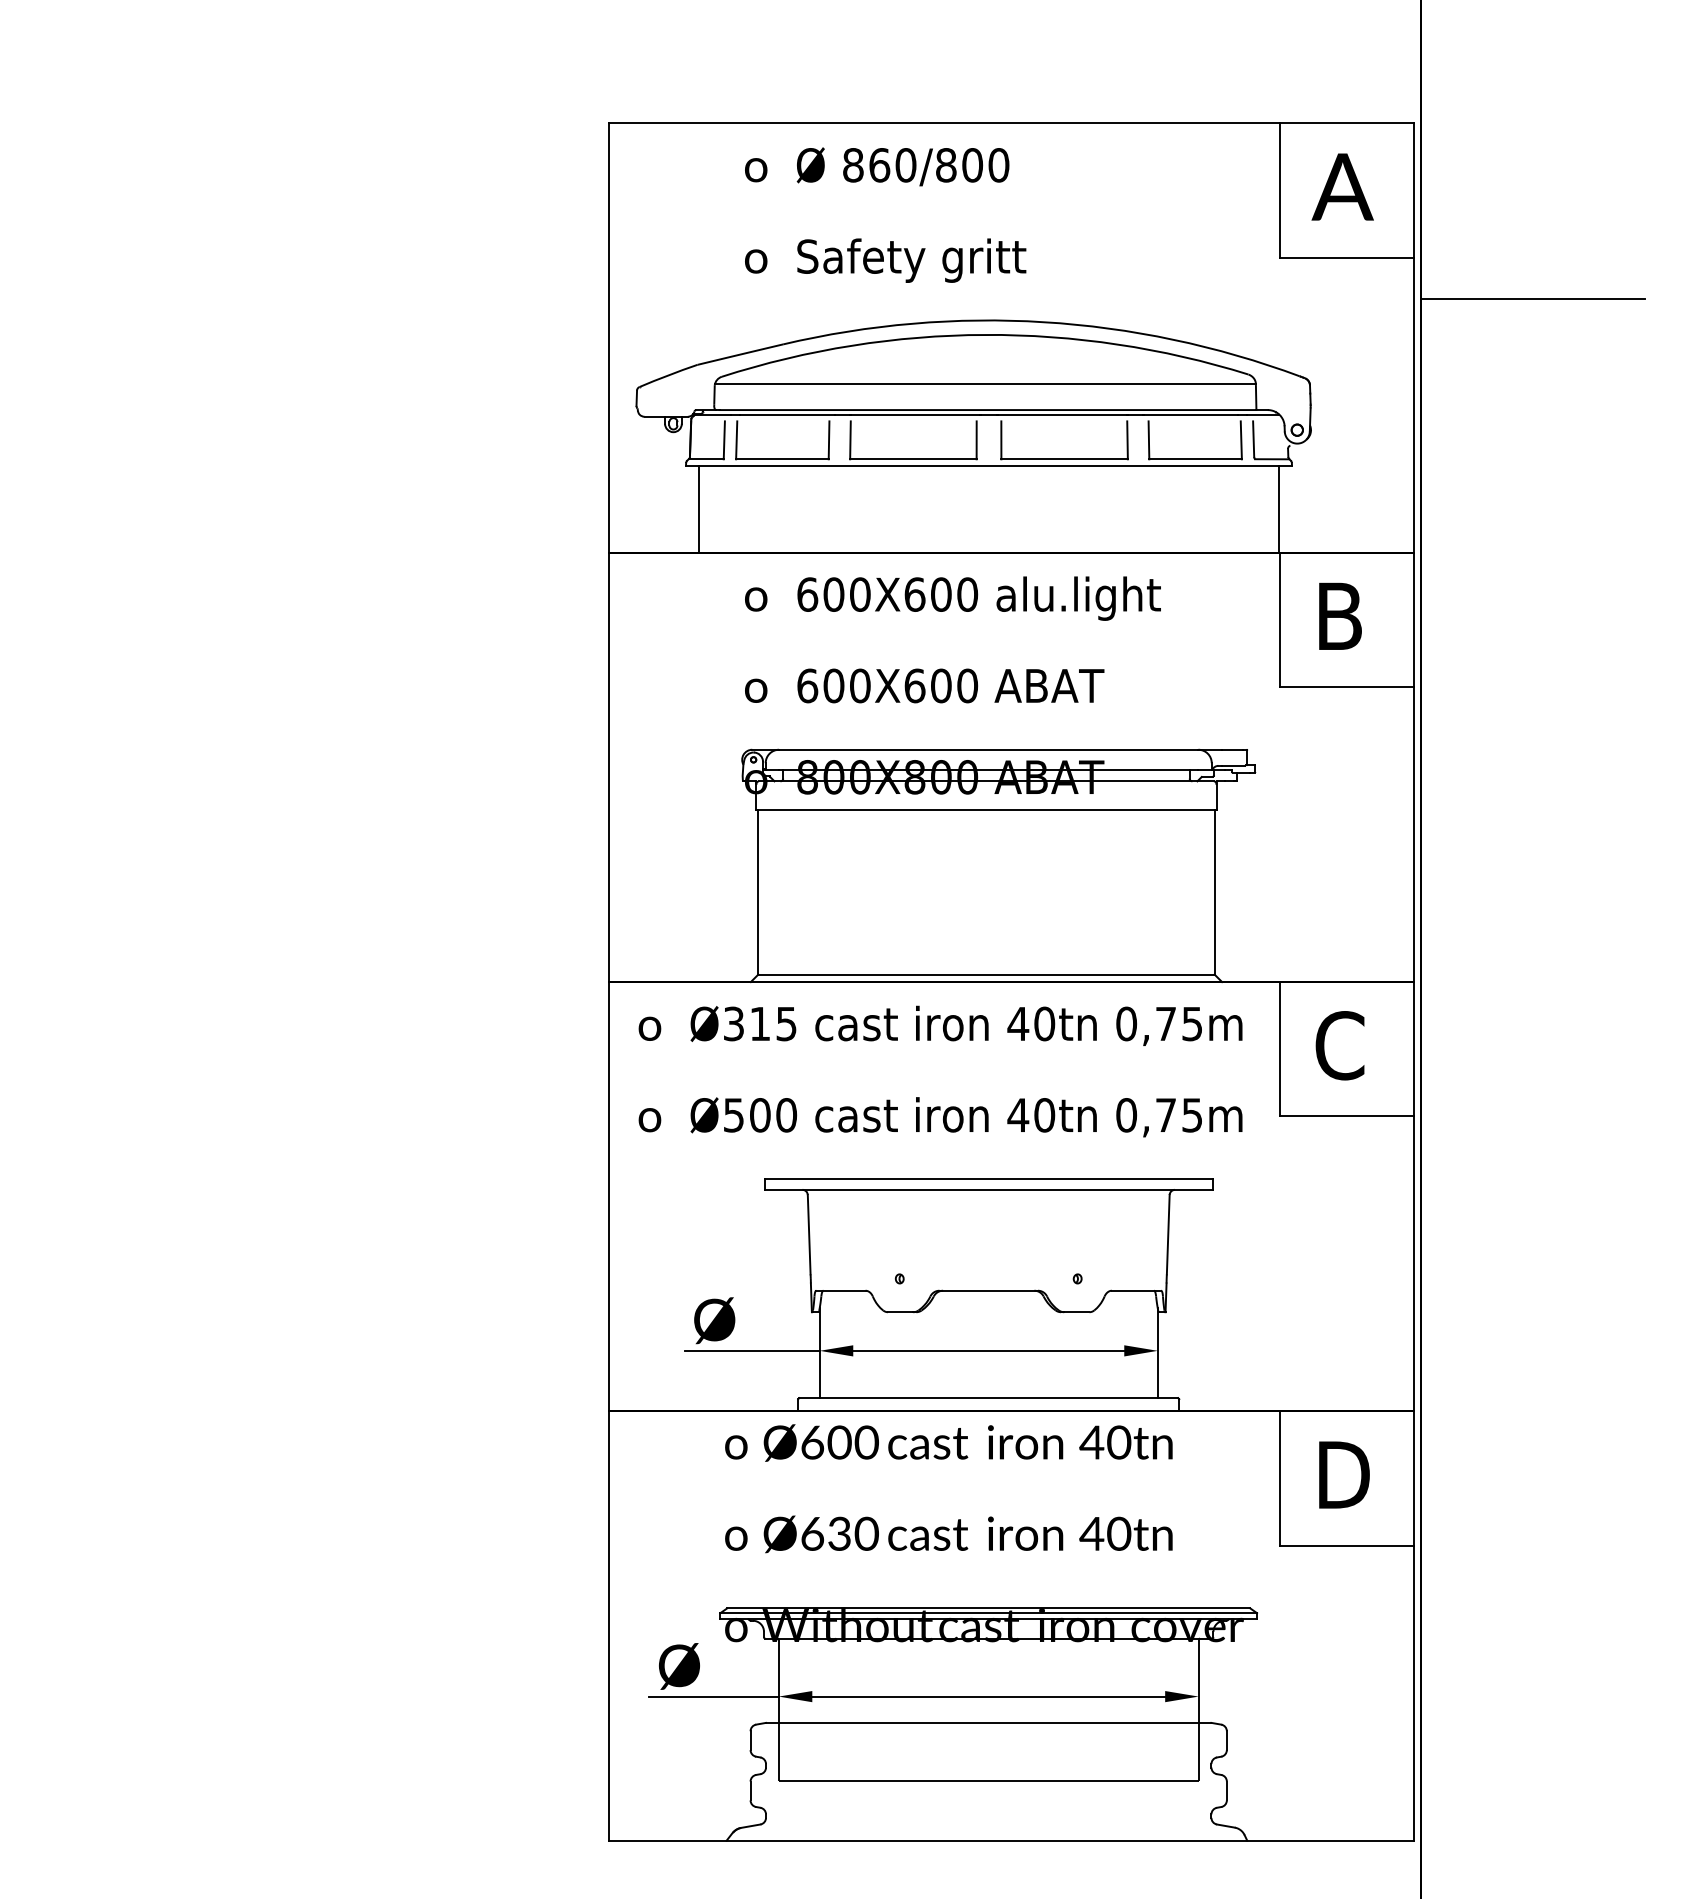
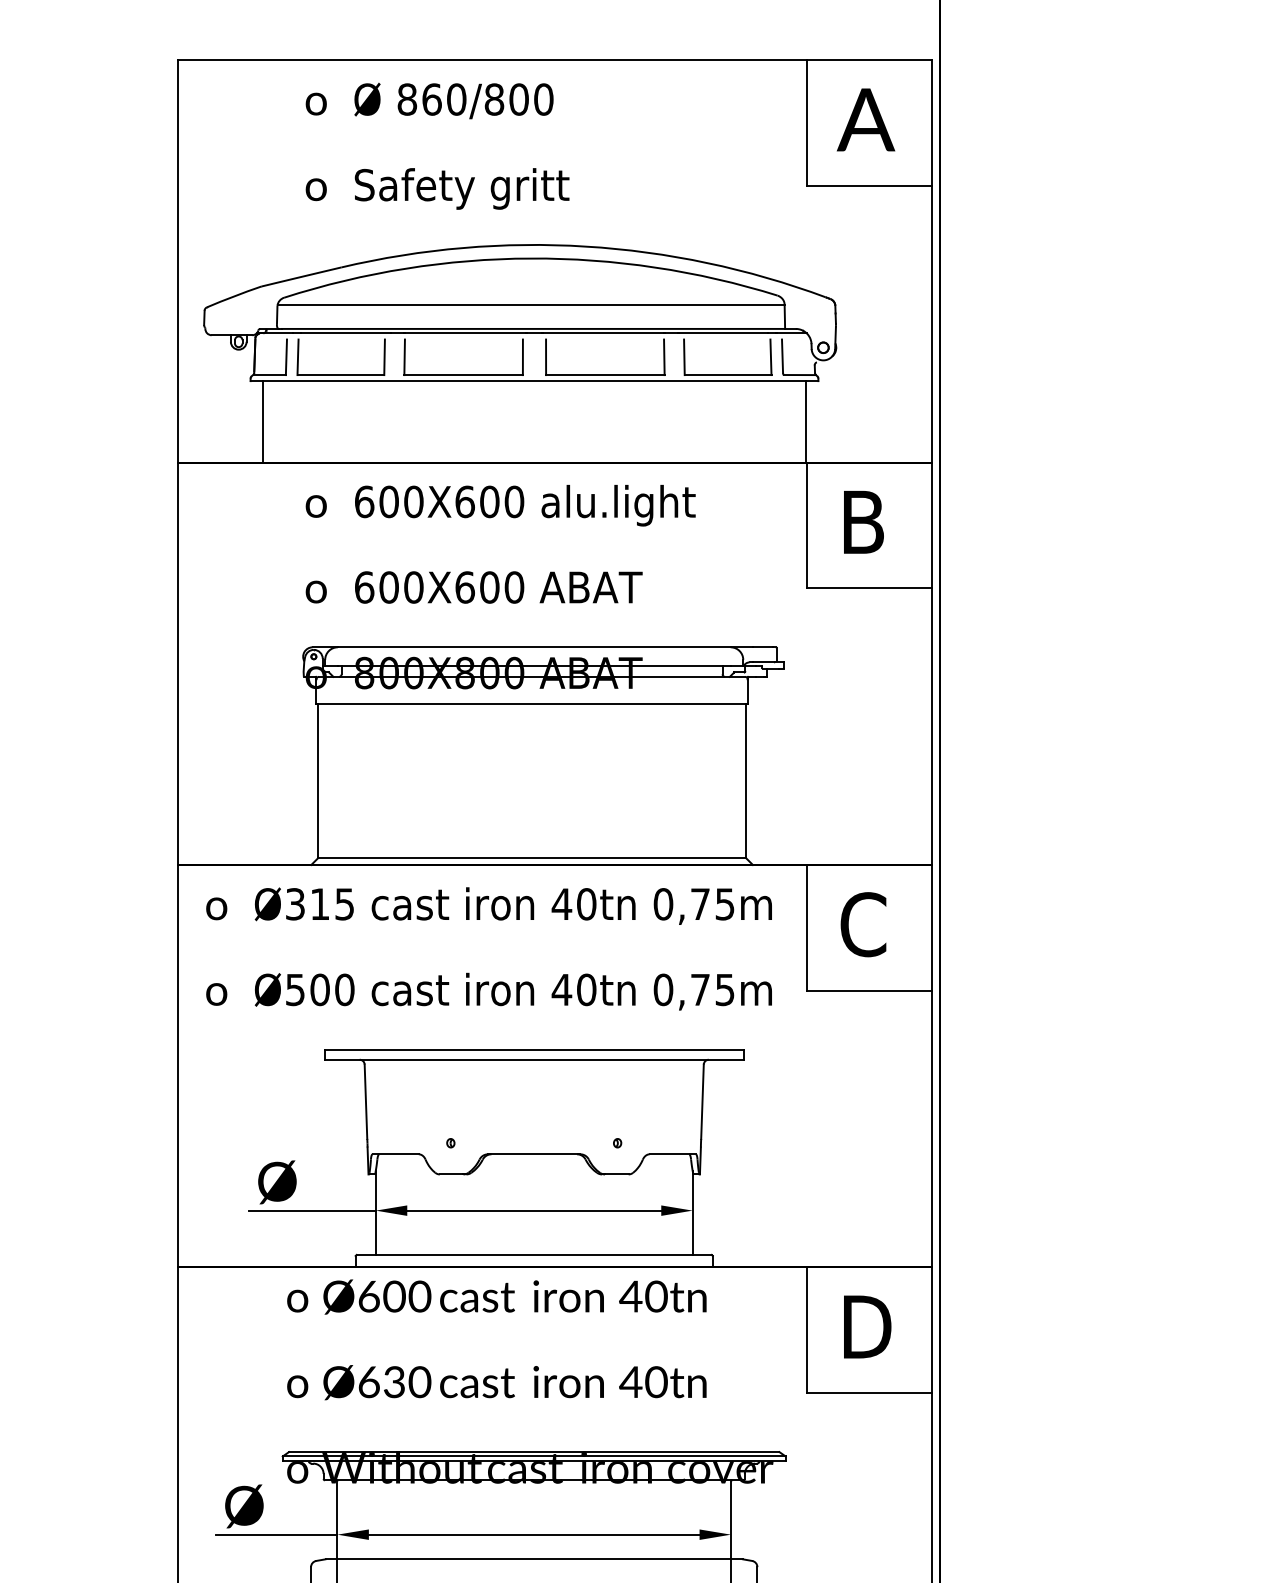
line: (1532, 298) -> (1043, 224), removed

